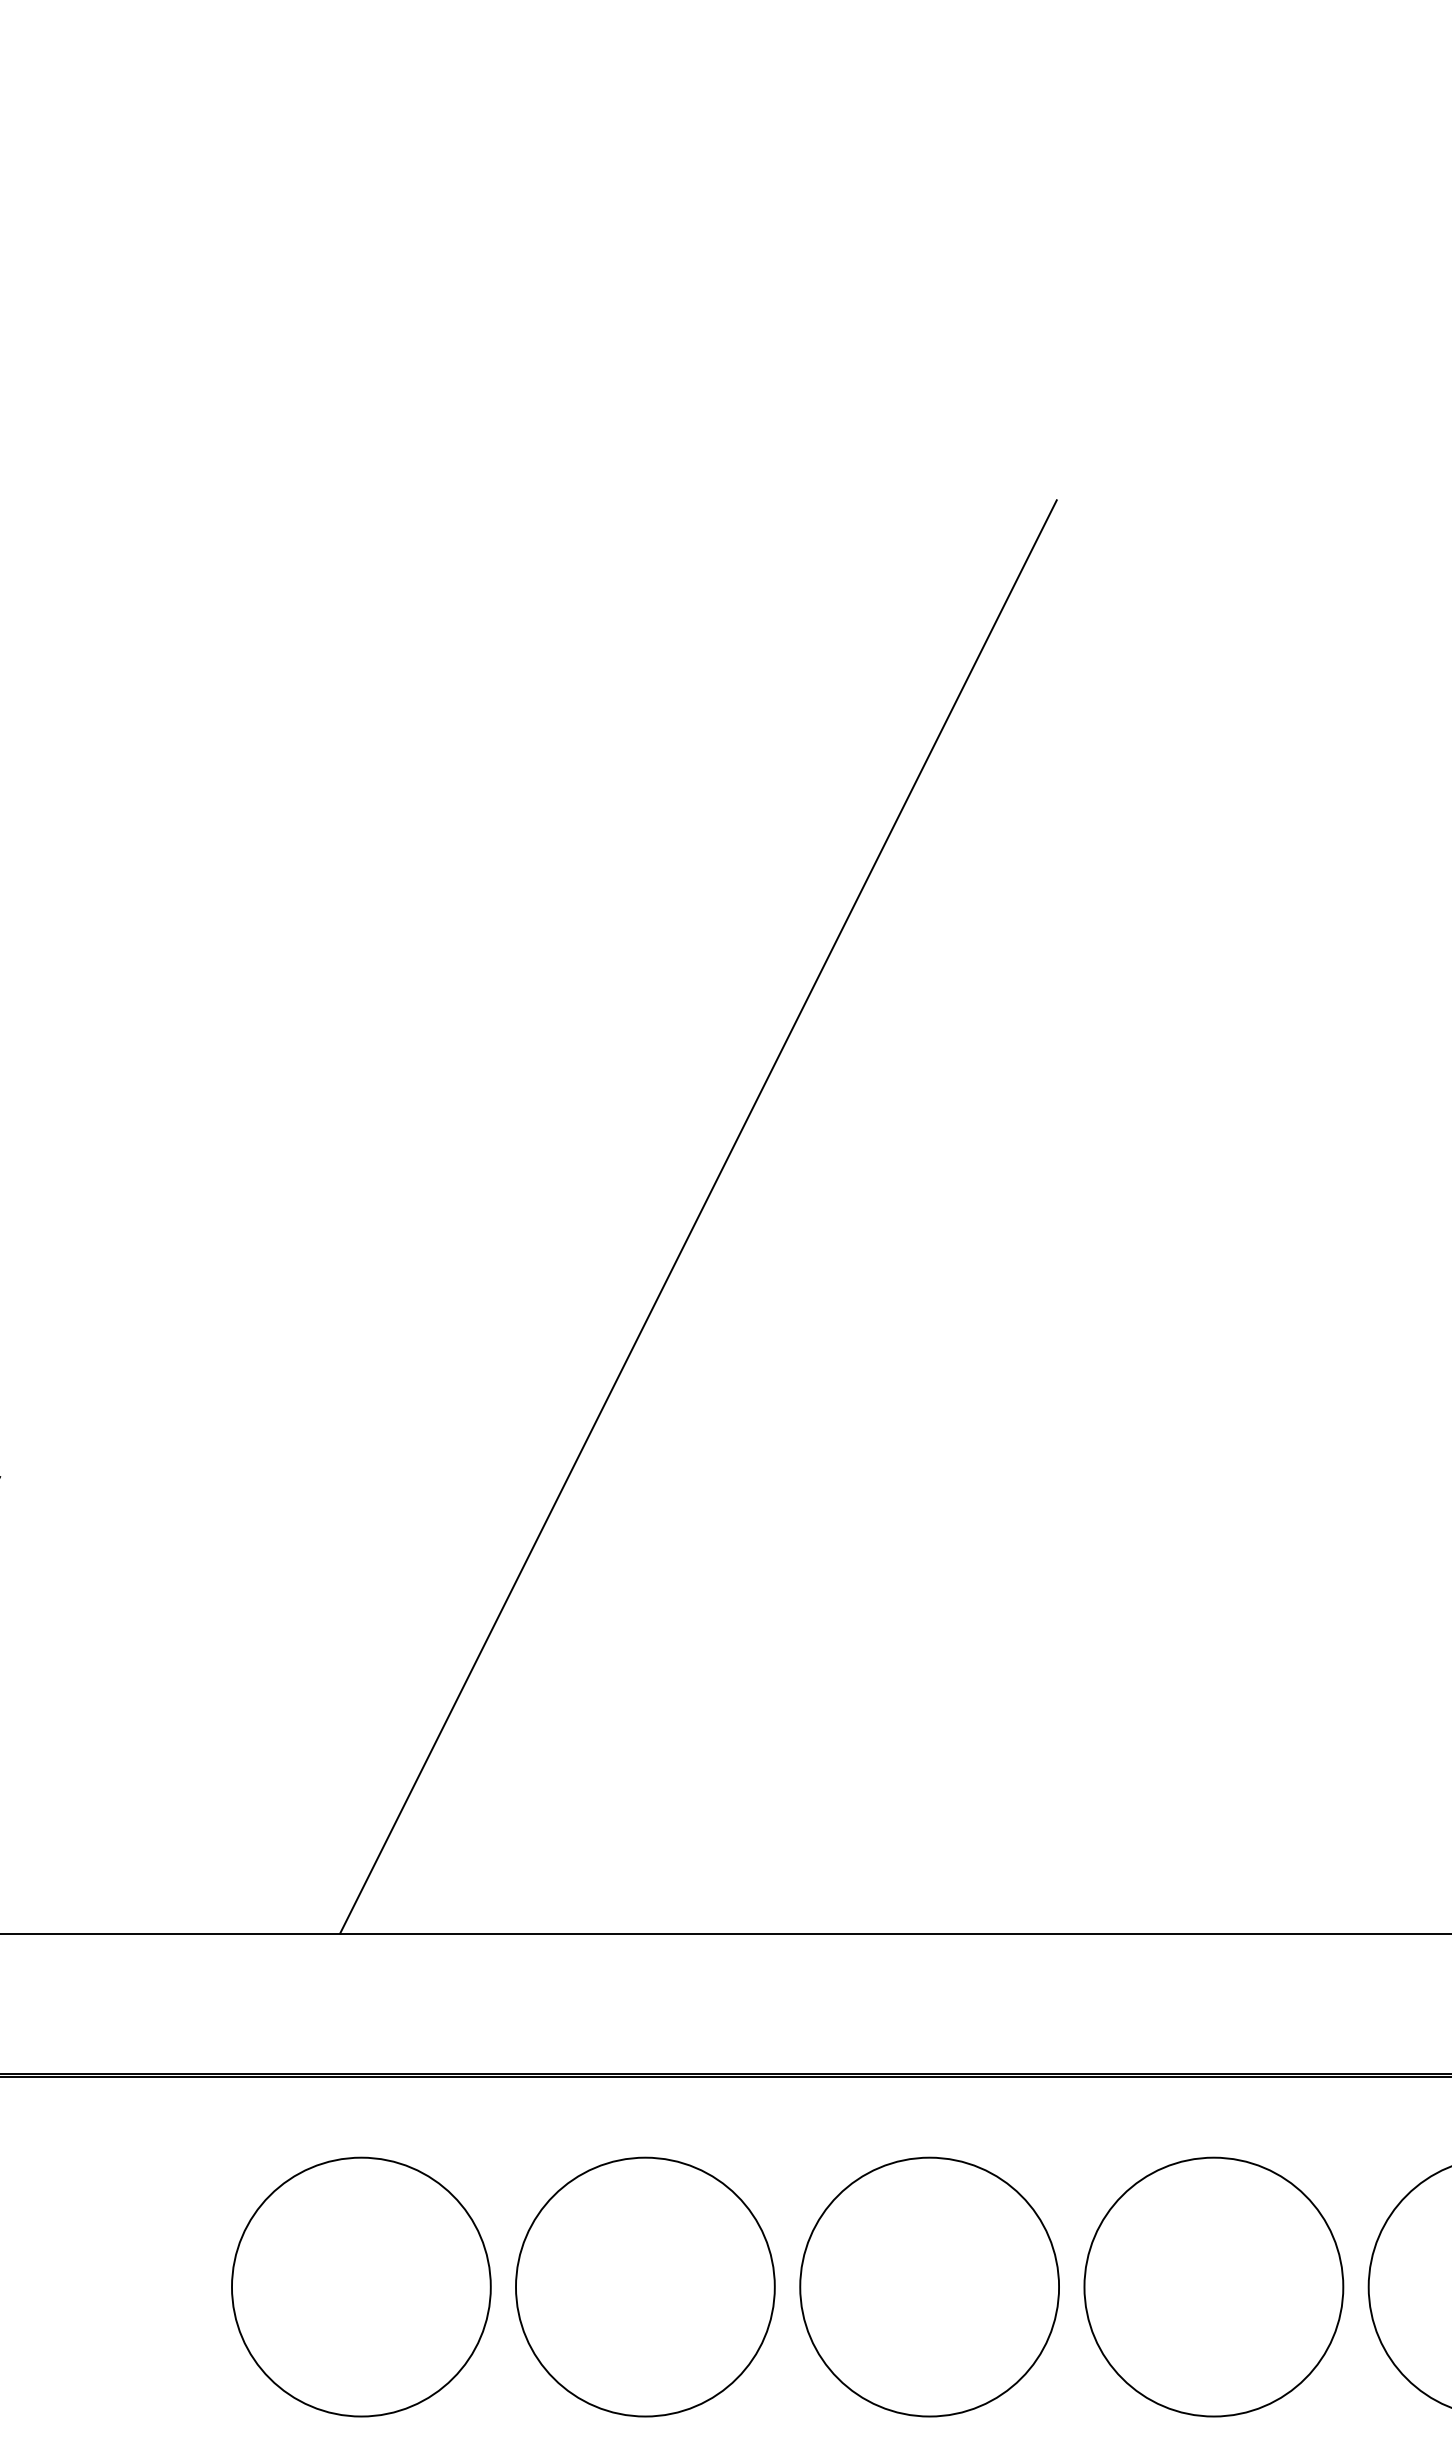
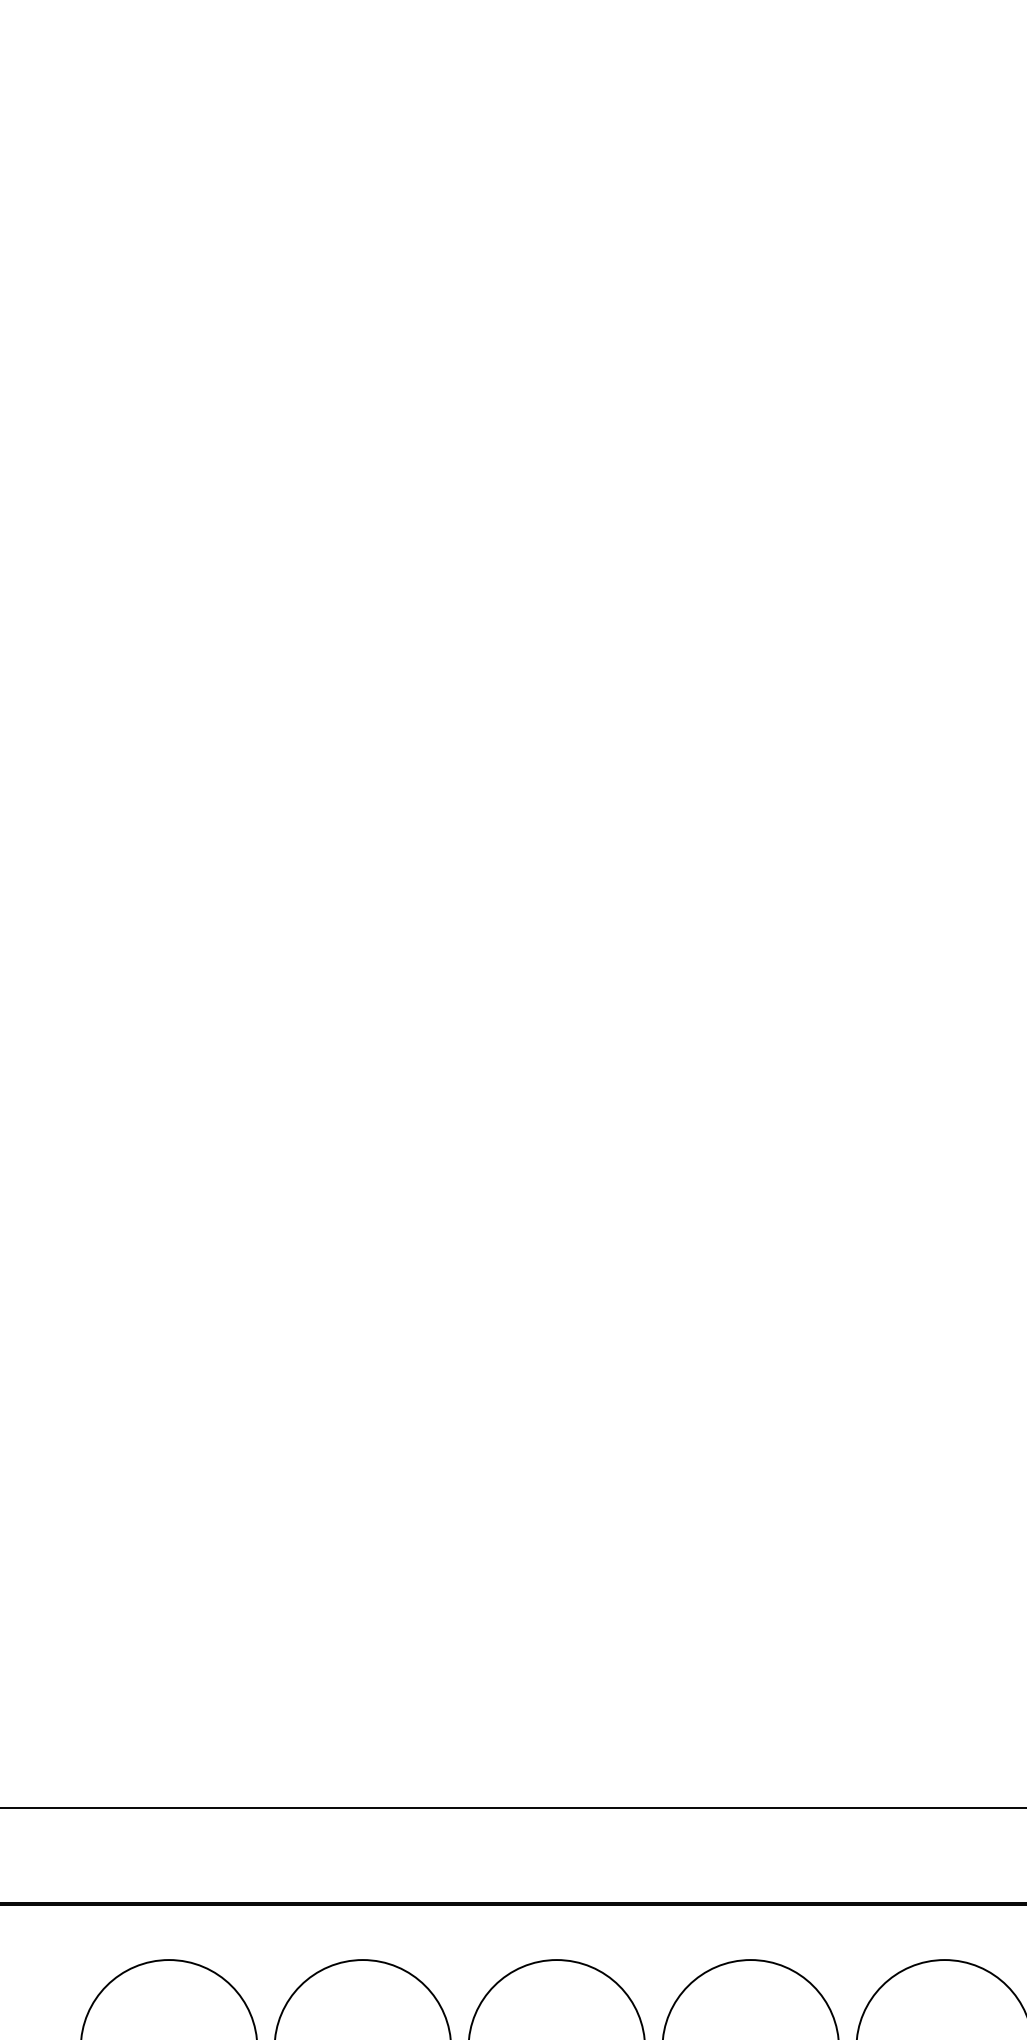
hatch: (697, 1216) -> (398, 1317), removed

